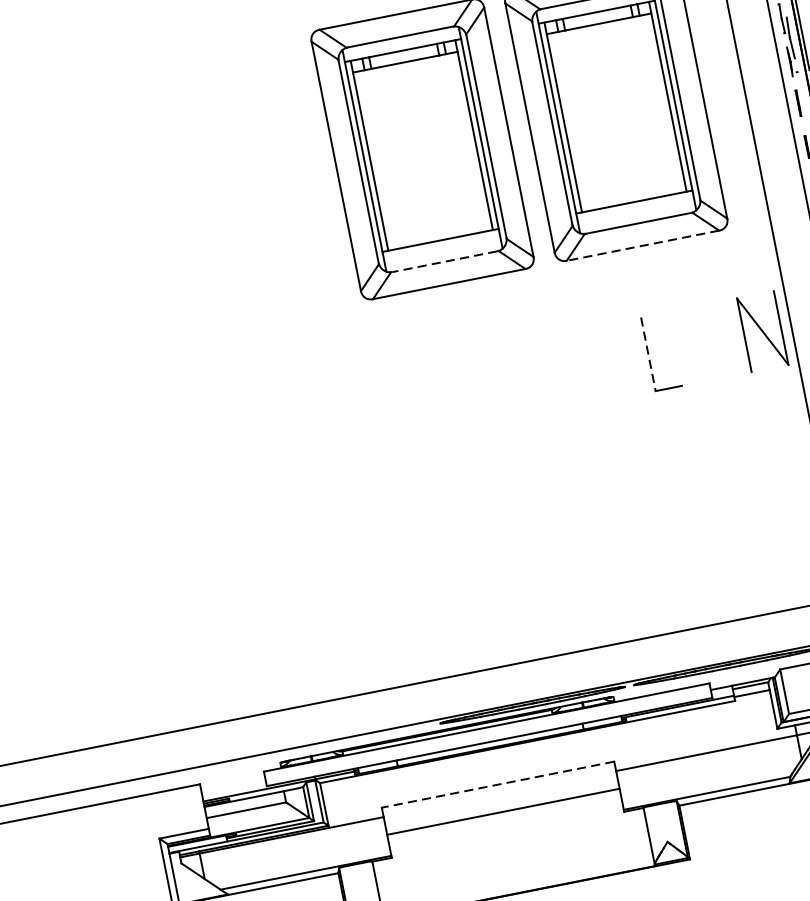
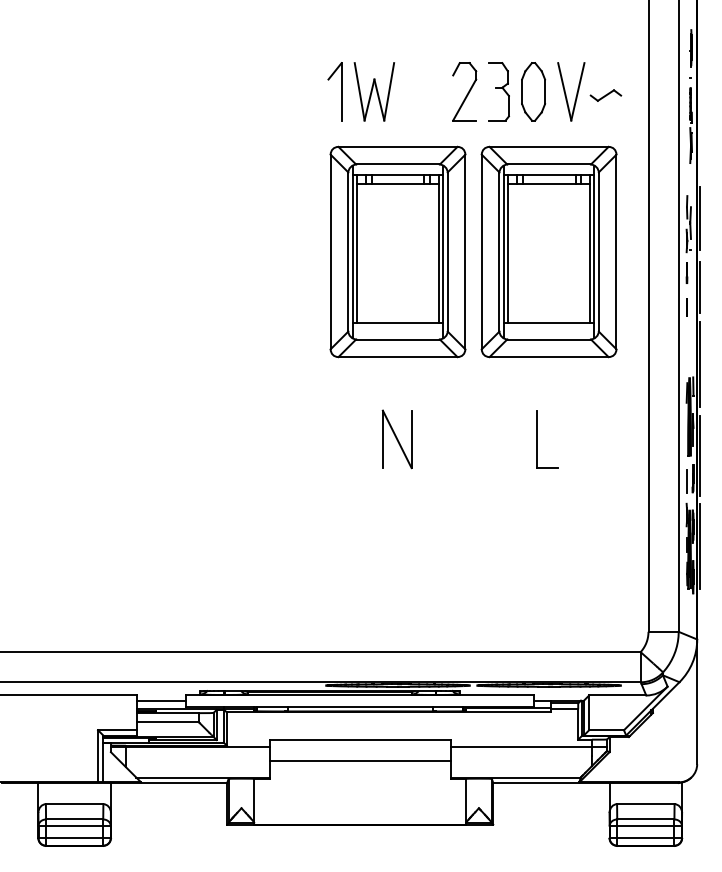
line: (642, 246) -> (548, 357), dashed -> solid
line: (445, 261) -> (398, 339), dashed -> solid
part: (761, 332) -> (396, 439), moved
line: (649, 354) -> (537, 439), dashed -> solid
line: (233, 784) -> (161, 700), added
line: (498, 785) -> (360, 740), dashed -> solid

